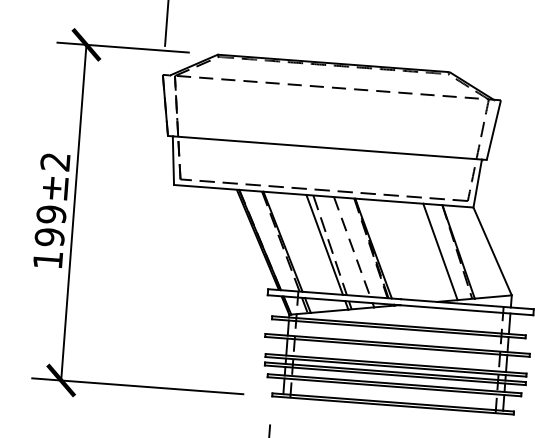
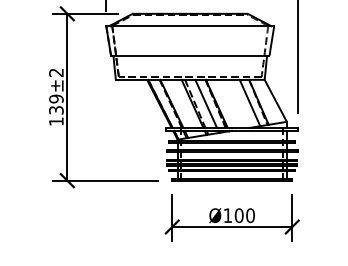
line: (330, 86) -> (189, 25), dashed -> solid
text: (49, 237) -> (56, 110), 199±2 -> 139±2
line: (352, 248) -> (206, 104), dashed -> solid

